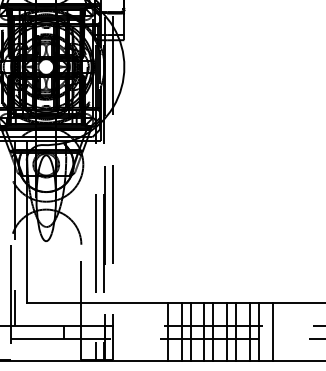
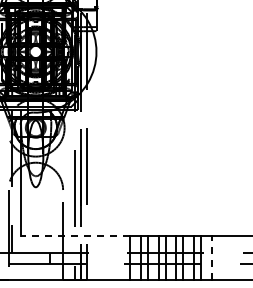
line: (97, 303) -> (75, 235), solid -> dashed
line: (272, 331) -> (211, 257), solid -> dashed

